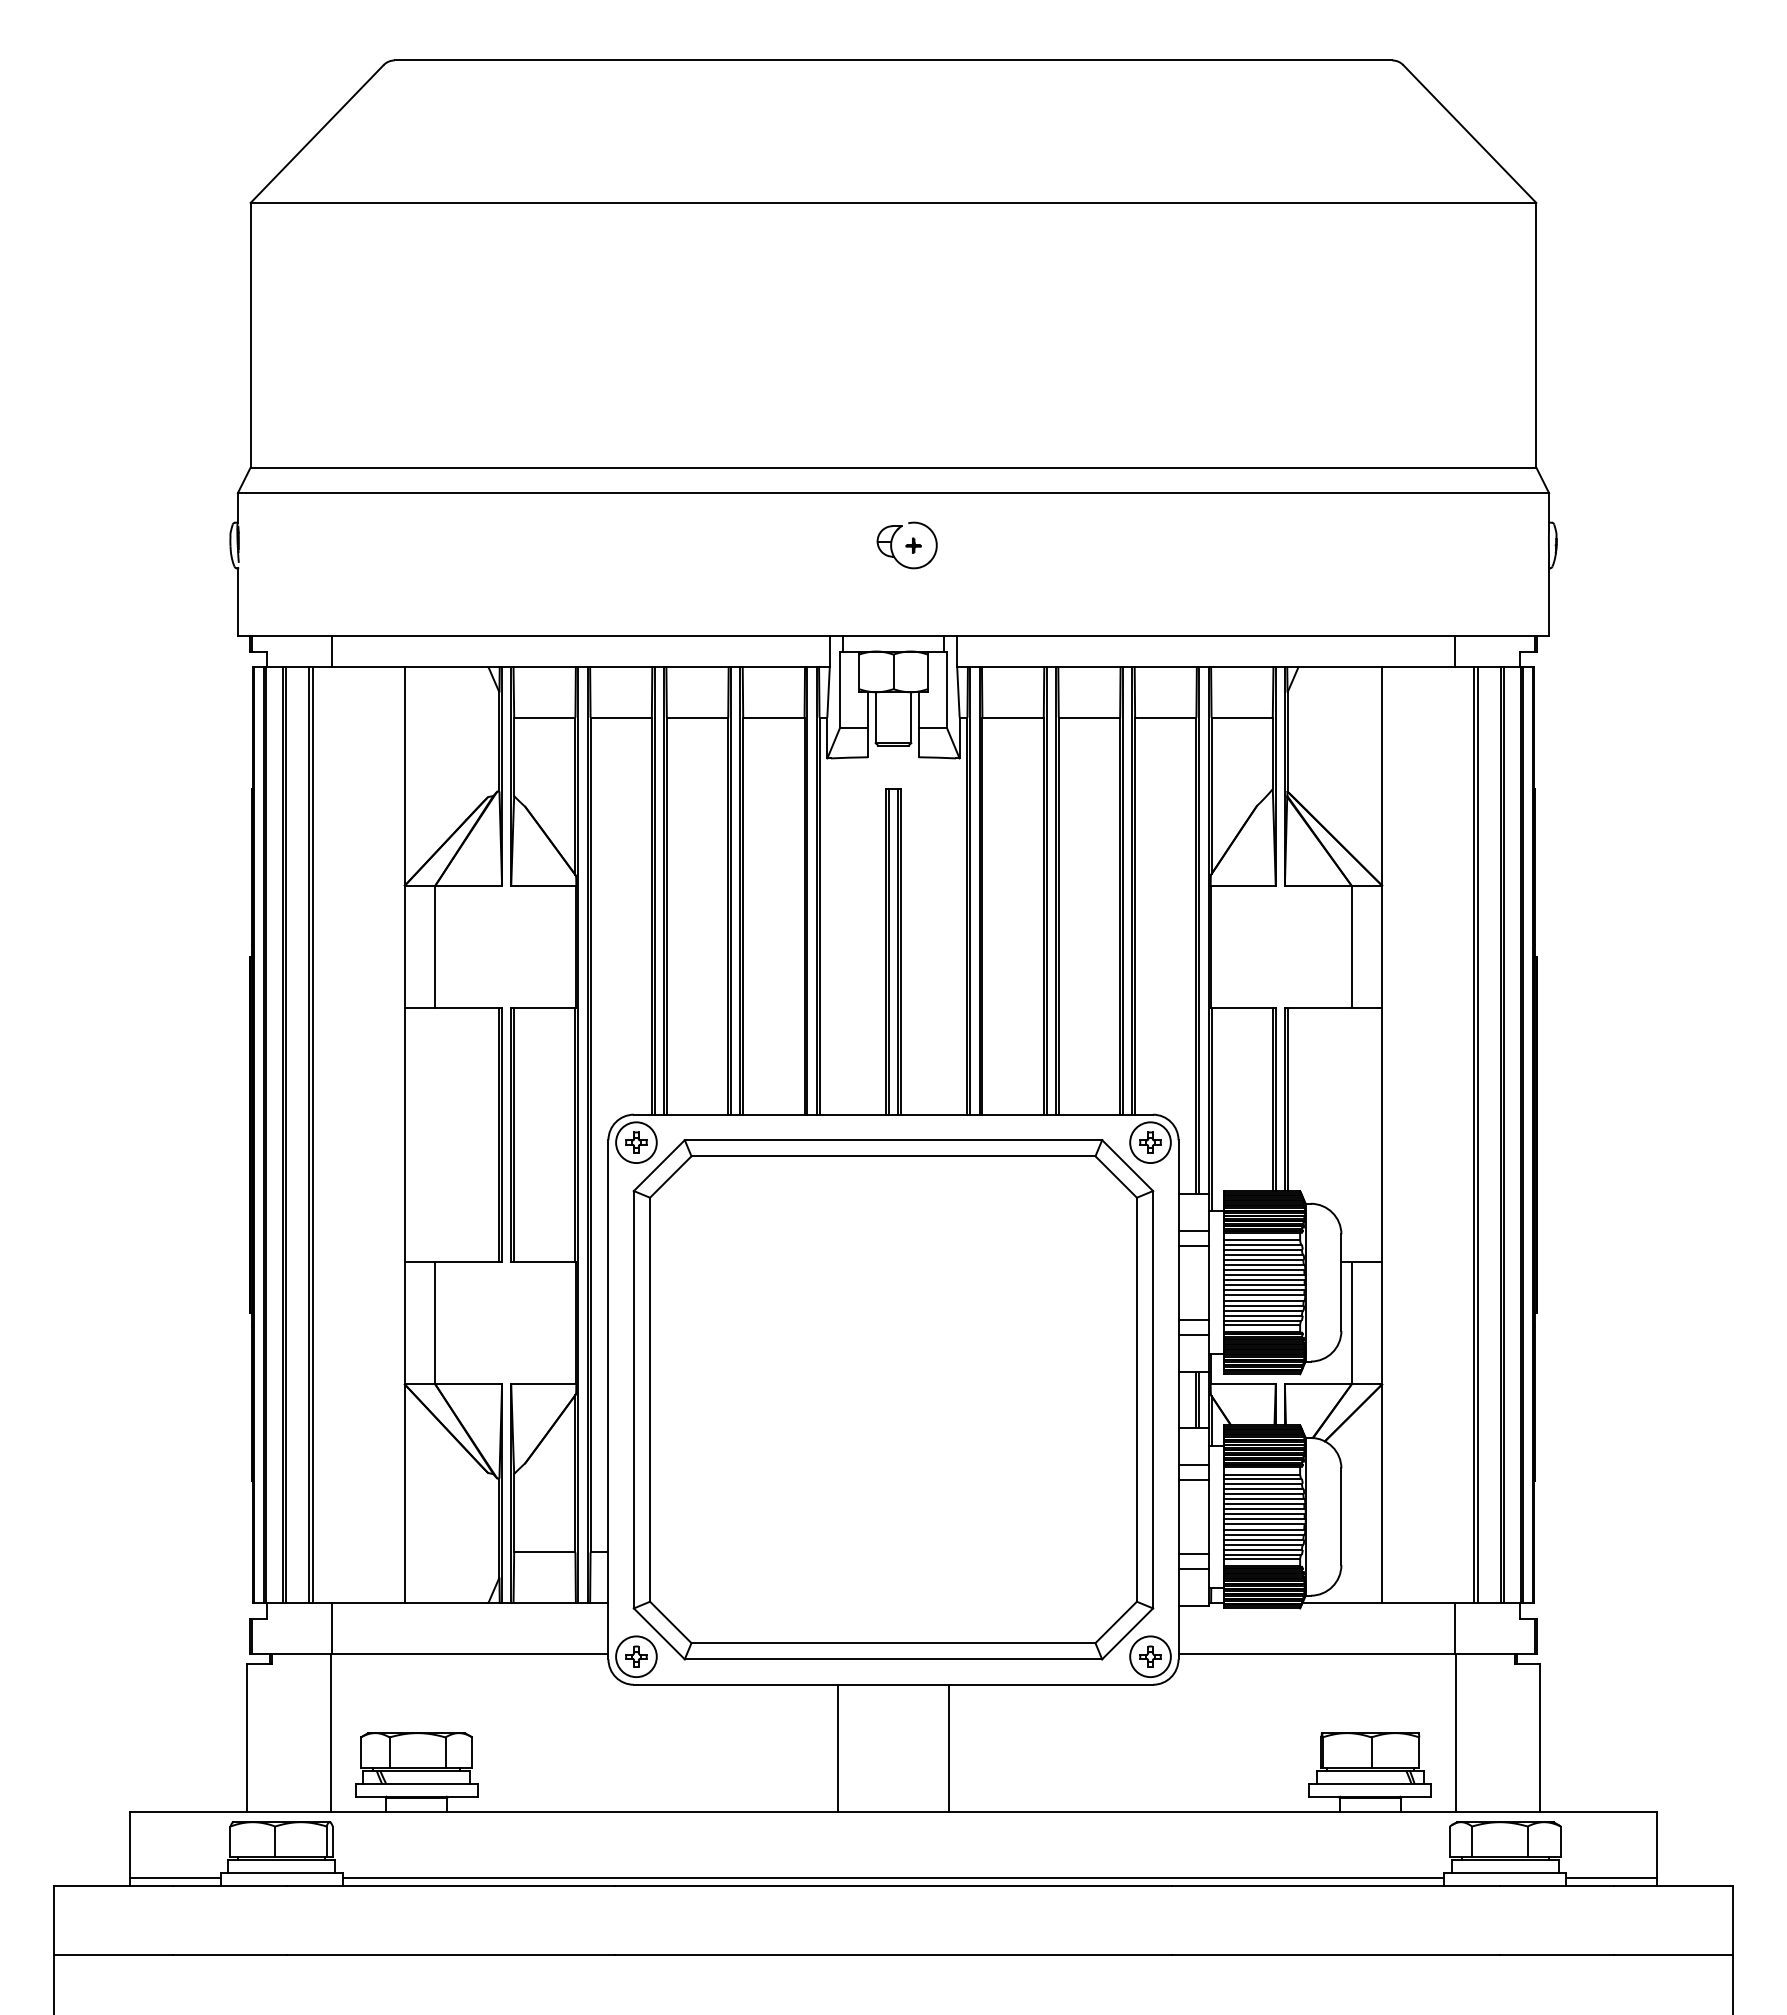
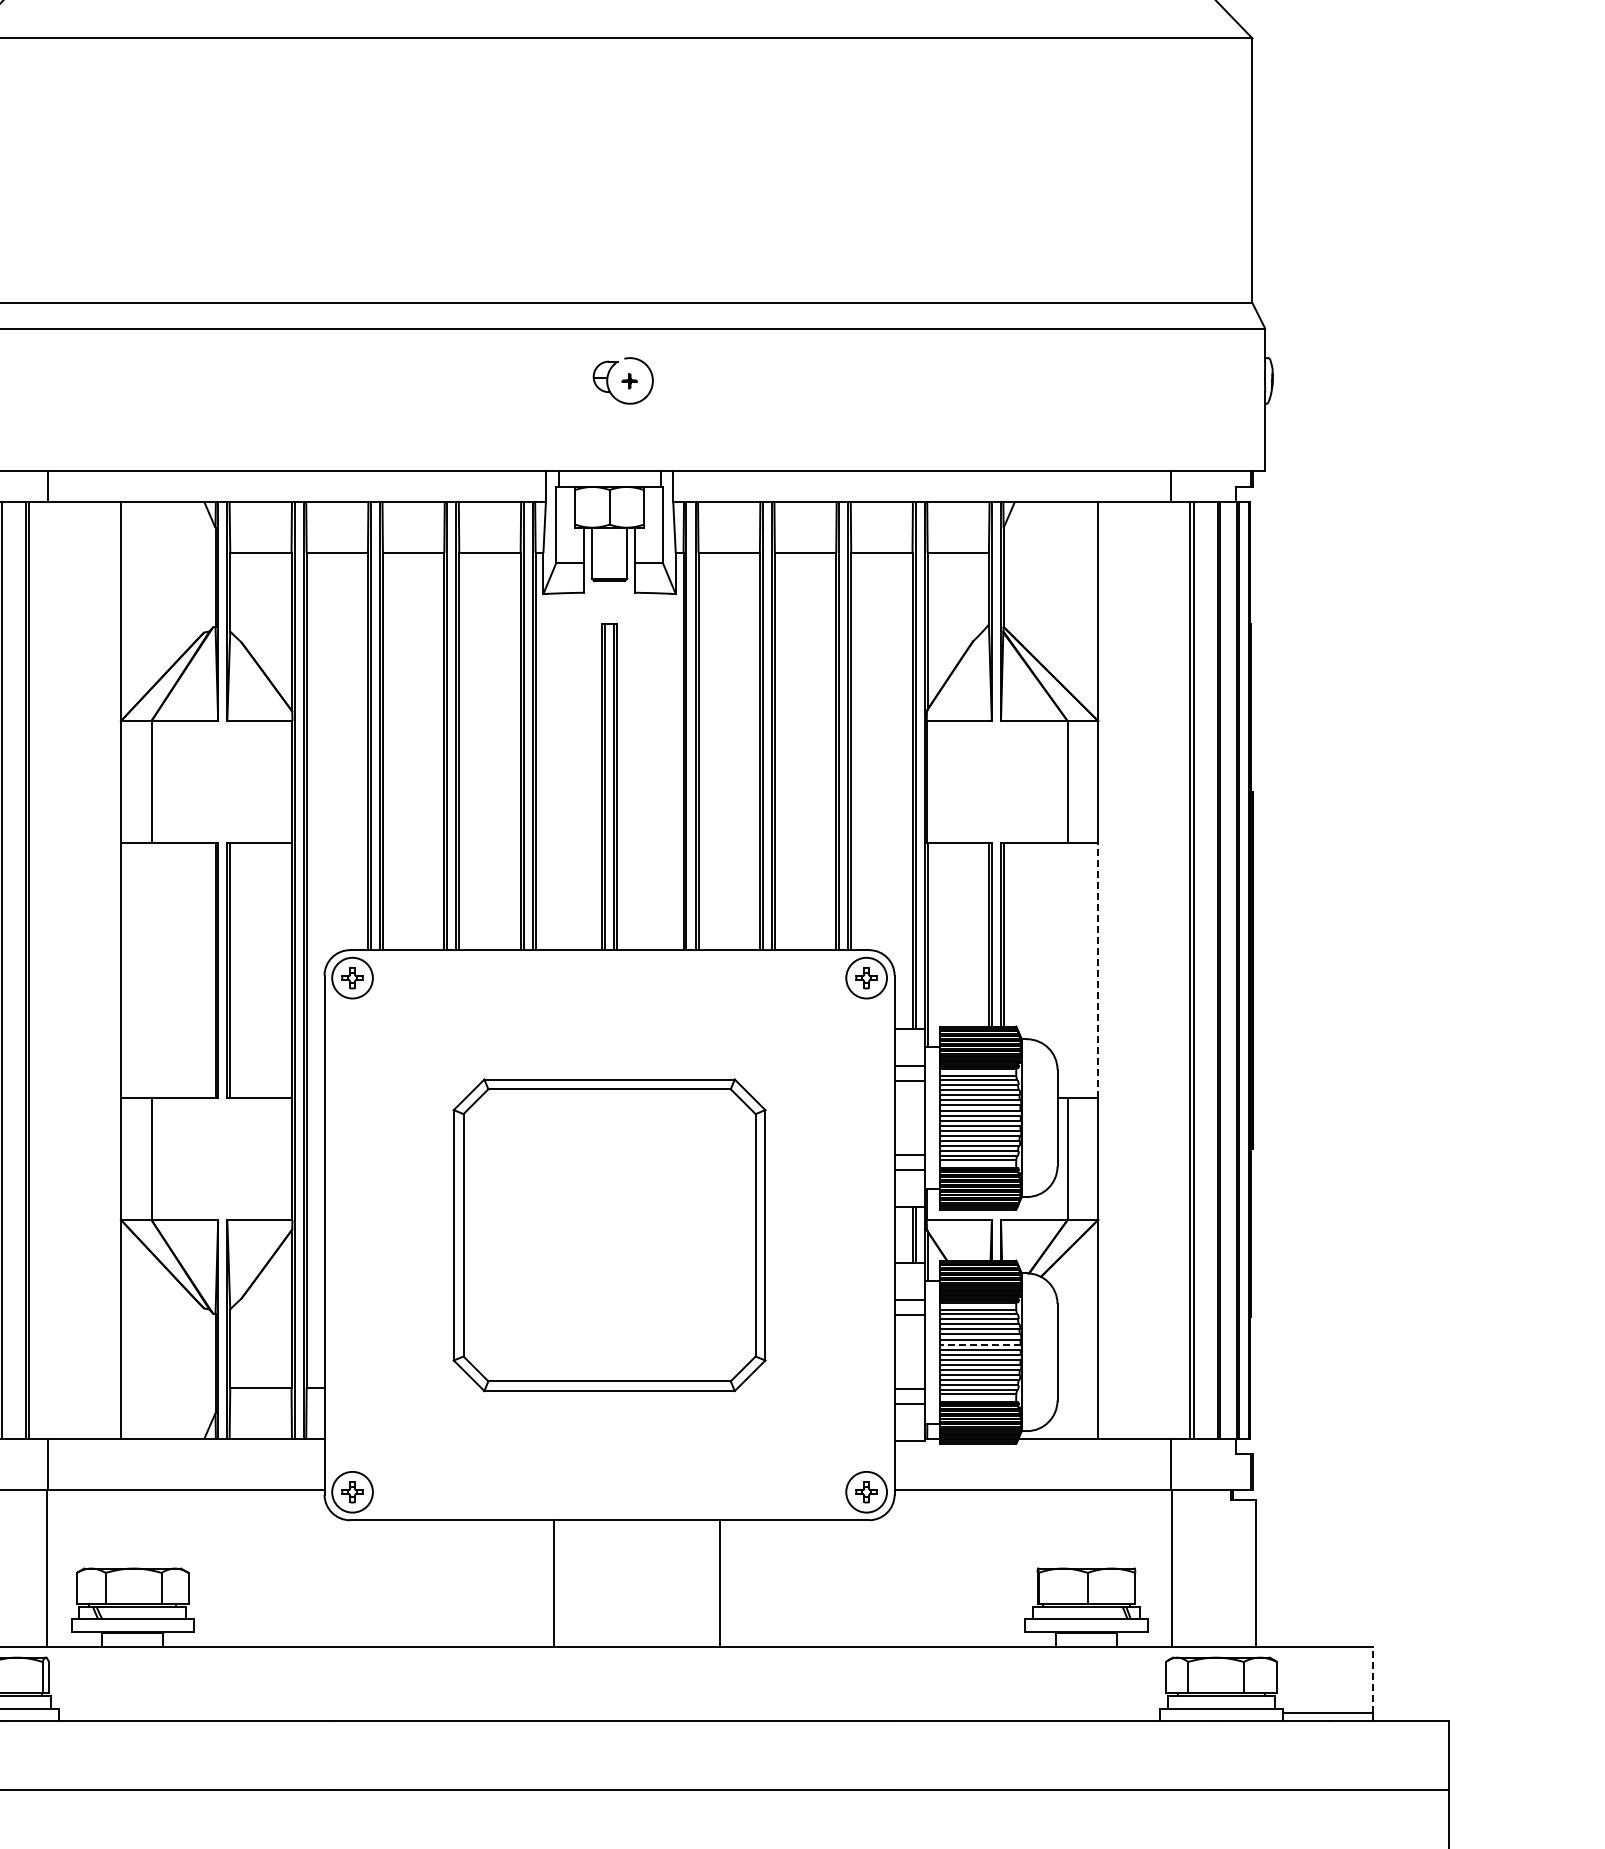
line: (1382, 1134) -> (1098, 969), solid -> dashed
part: (893, 1399) -> (609, 1234), size x0.6
line: (1263, 1509) -> (979, 1344), solid -> dashed
line: (949, 1747) -> (719, 1582), moved
line: (1656, 1844) -> (1372, 1679), solid -> dashed
line: (893, 1877) -> (609, 1712), removed

